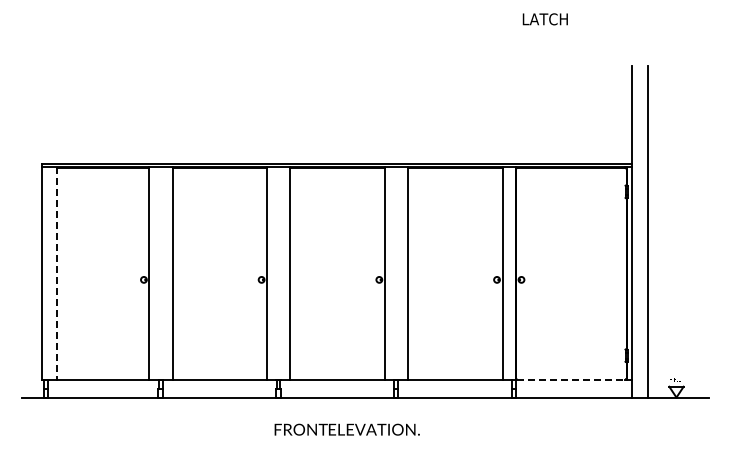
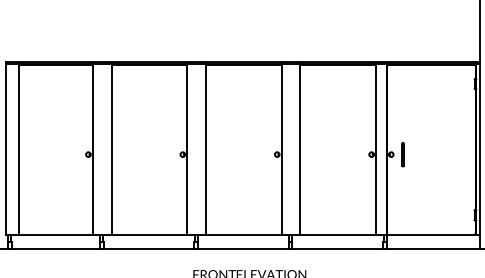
line: (56, 274) -> (18, 150), dashed -> solid
line: (535, 279) -> (402, 154), added
line: (571, 379) -> (431, 234), dashed -> solid

